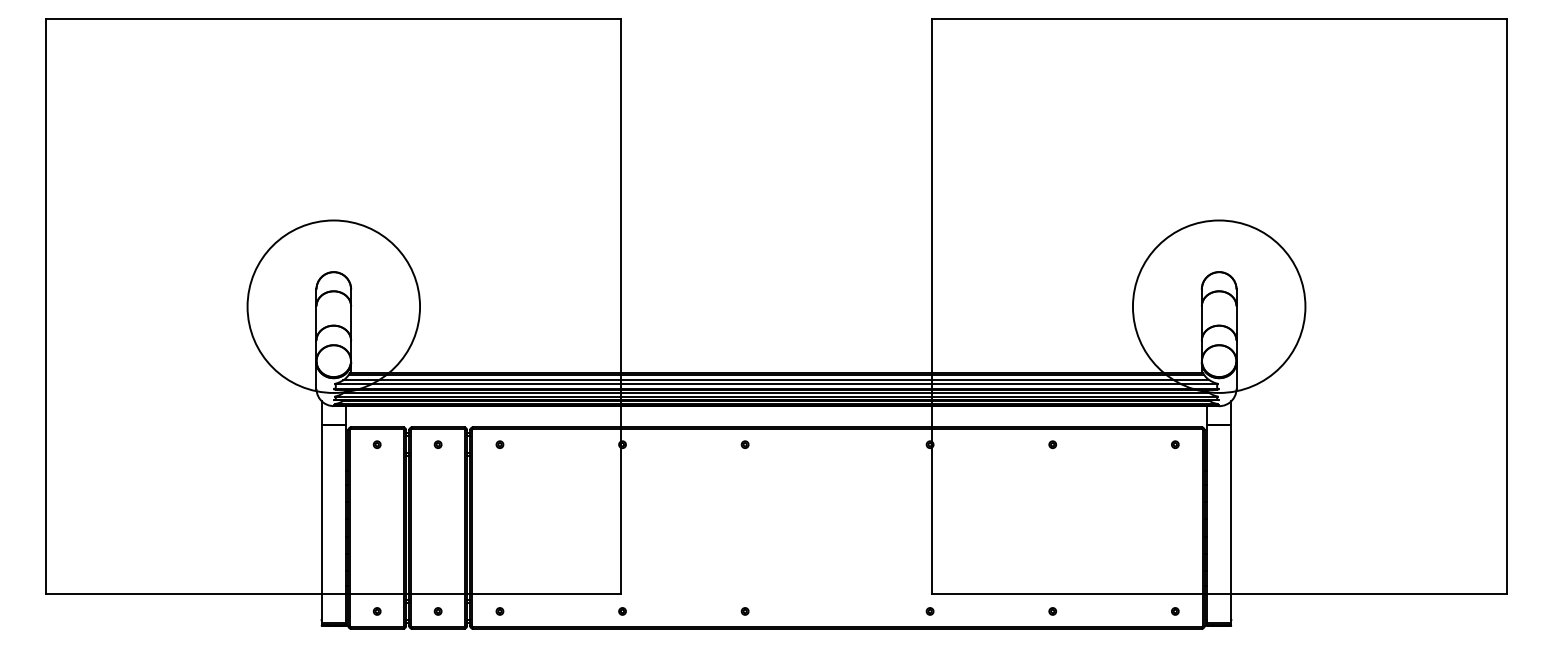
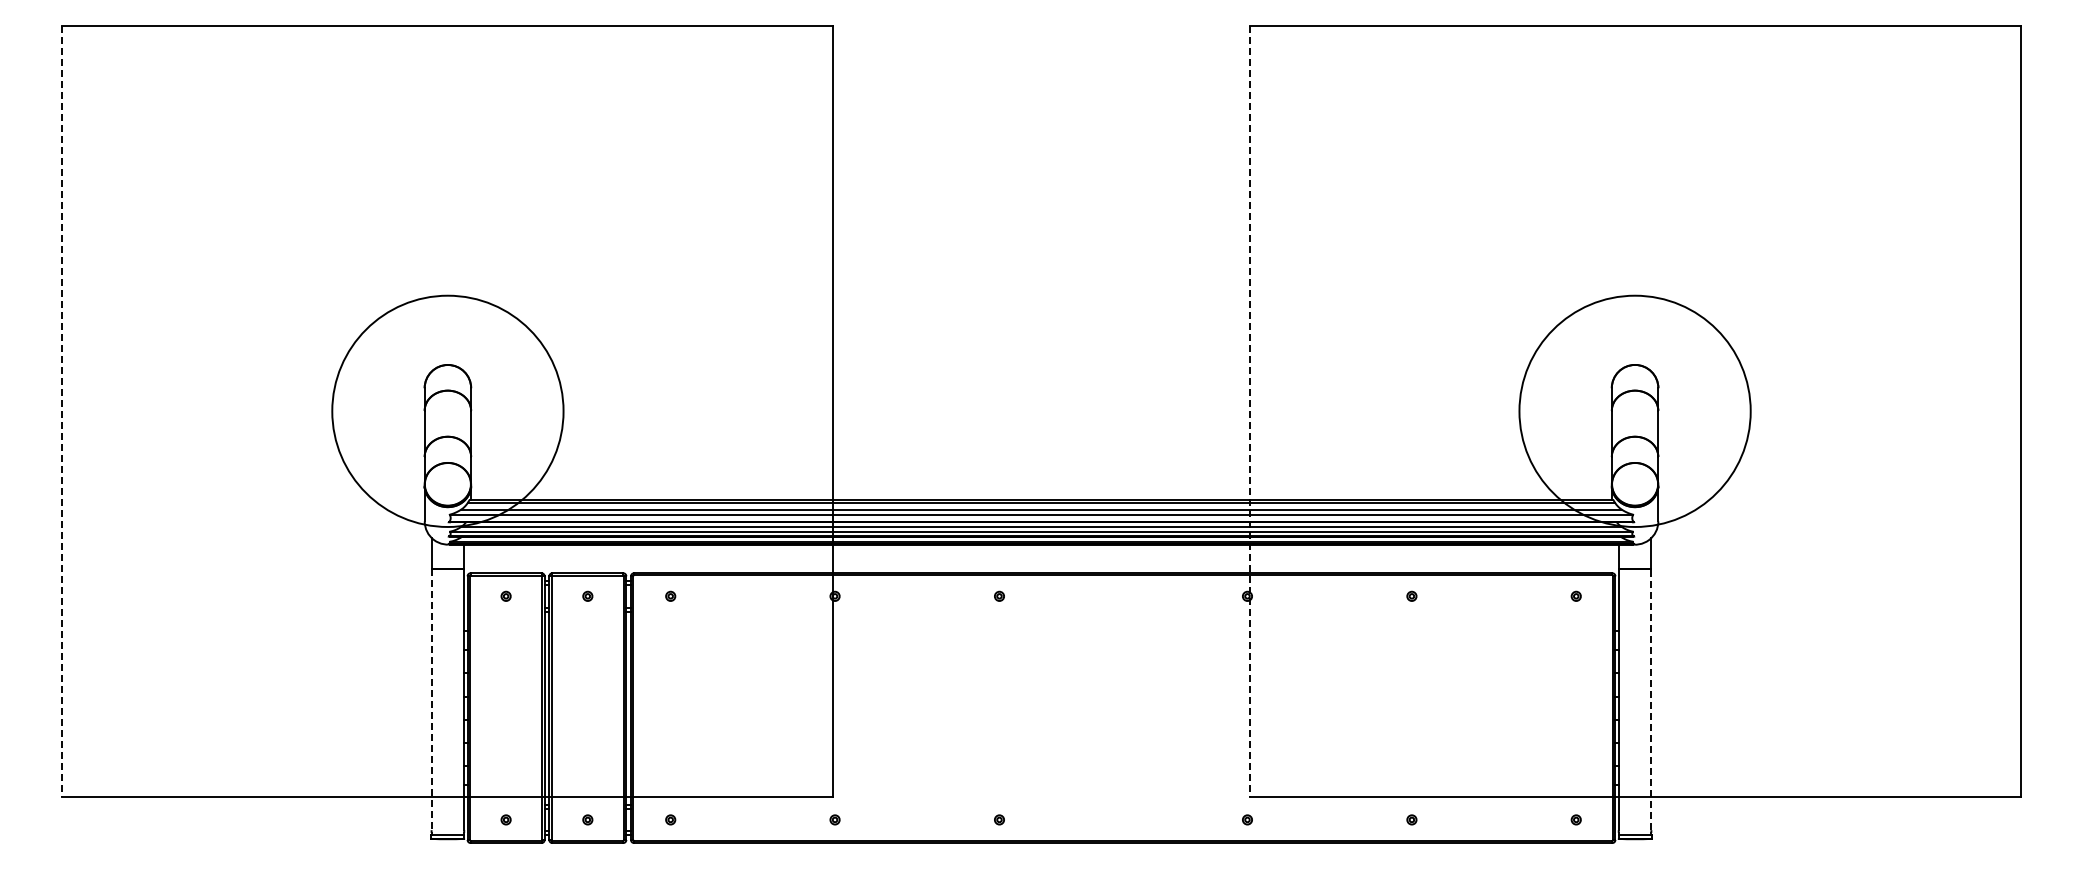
line: (46, 306) -> (62, 411), solid -> dashed
line: (931, 306) -> (1249, 411), solid -> dashed
line: (1231, 521) -> (1651, 699), solid -> dashed
line: (321, 522) -> (431, 700), solid -> dashed

